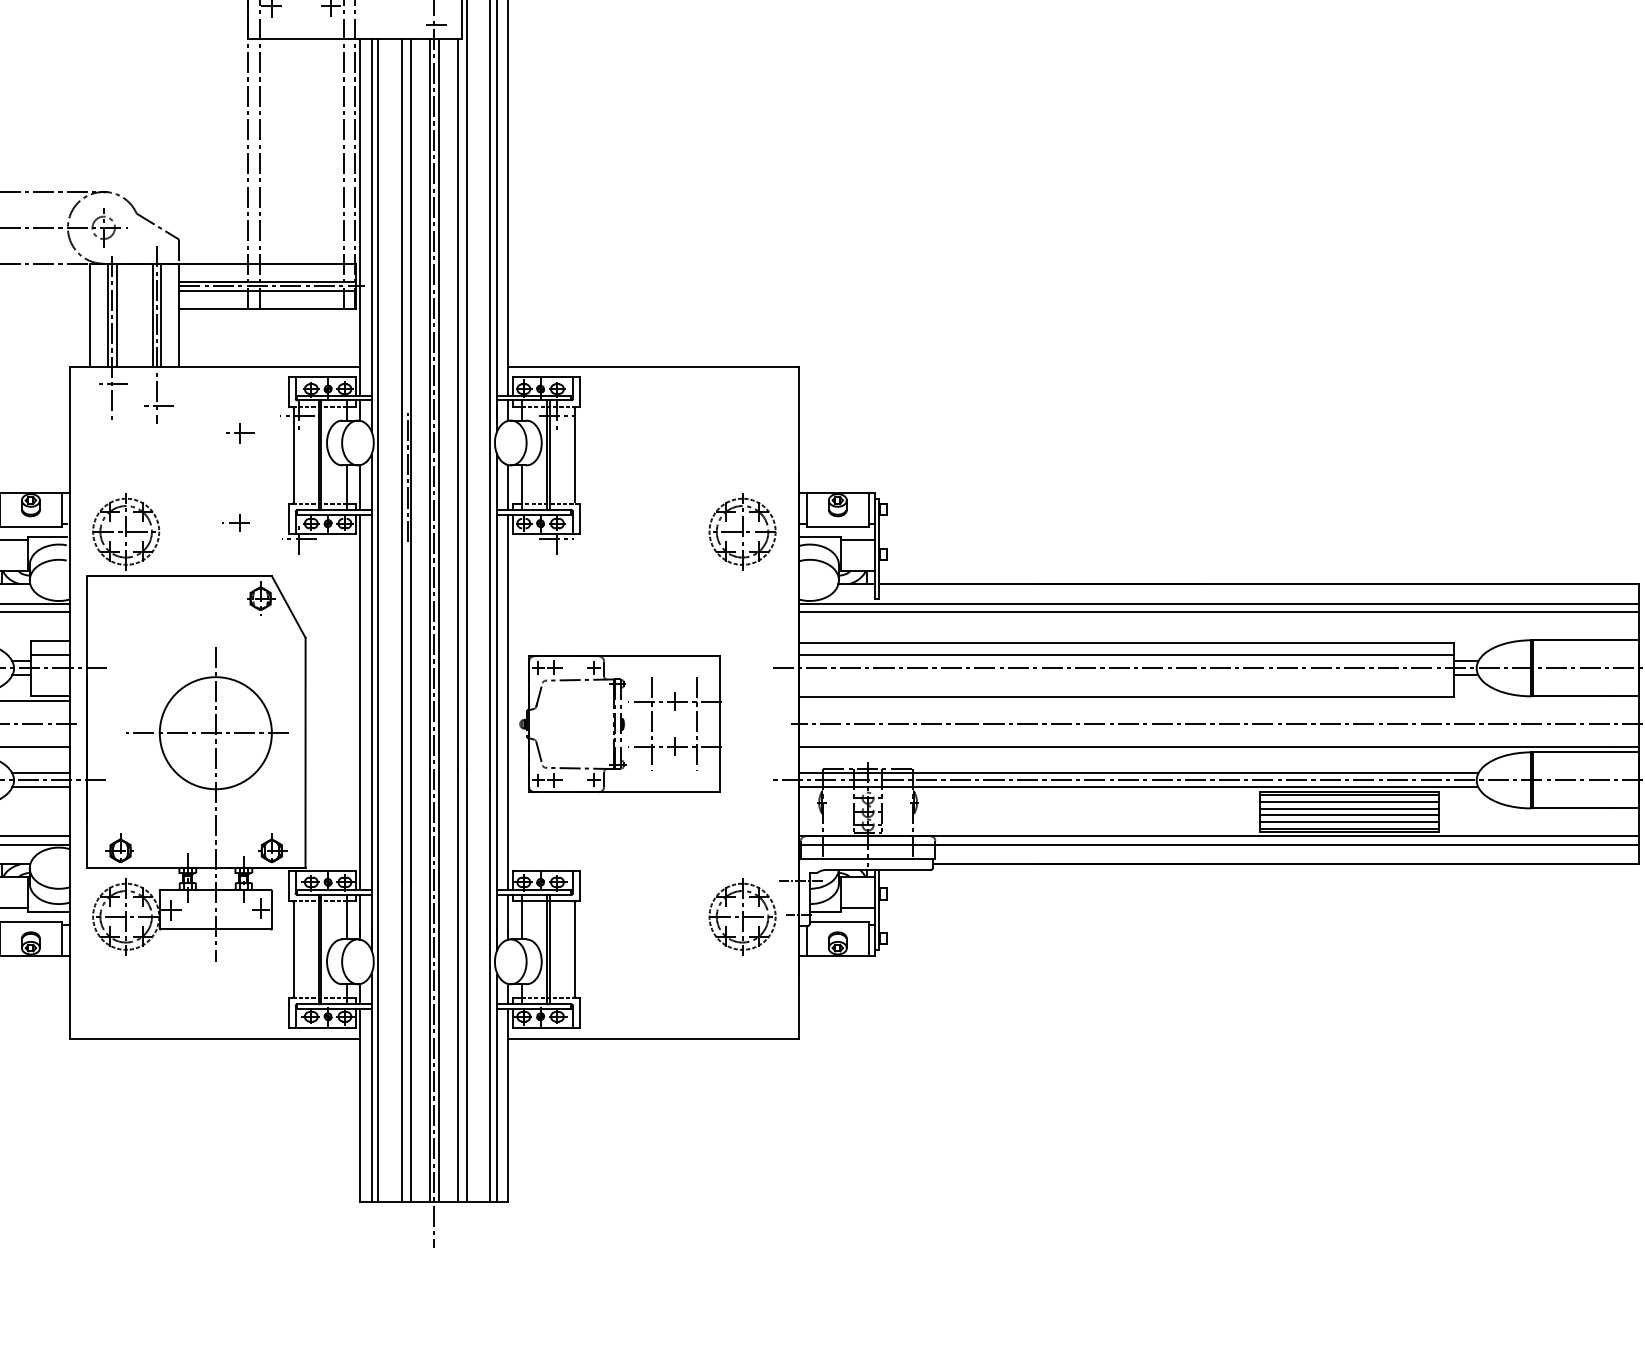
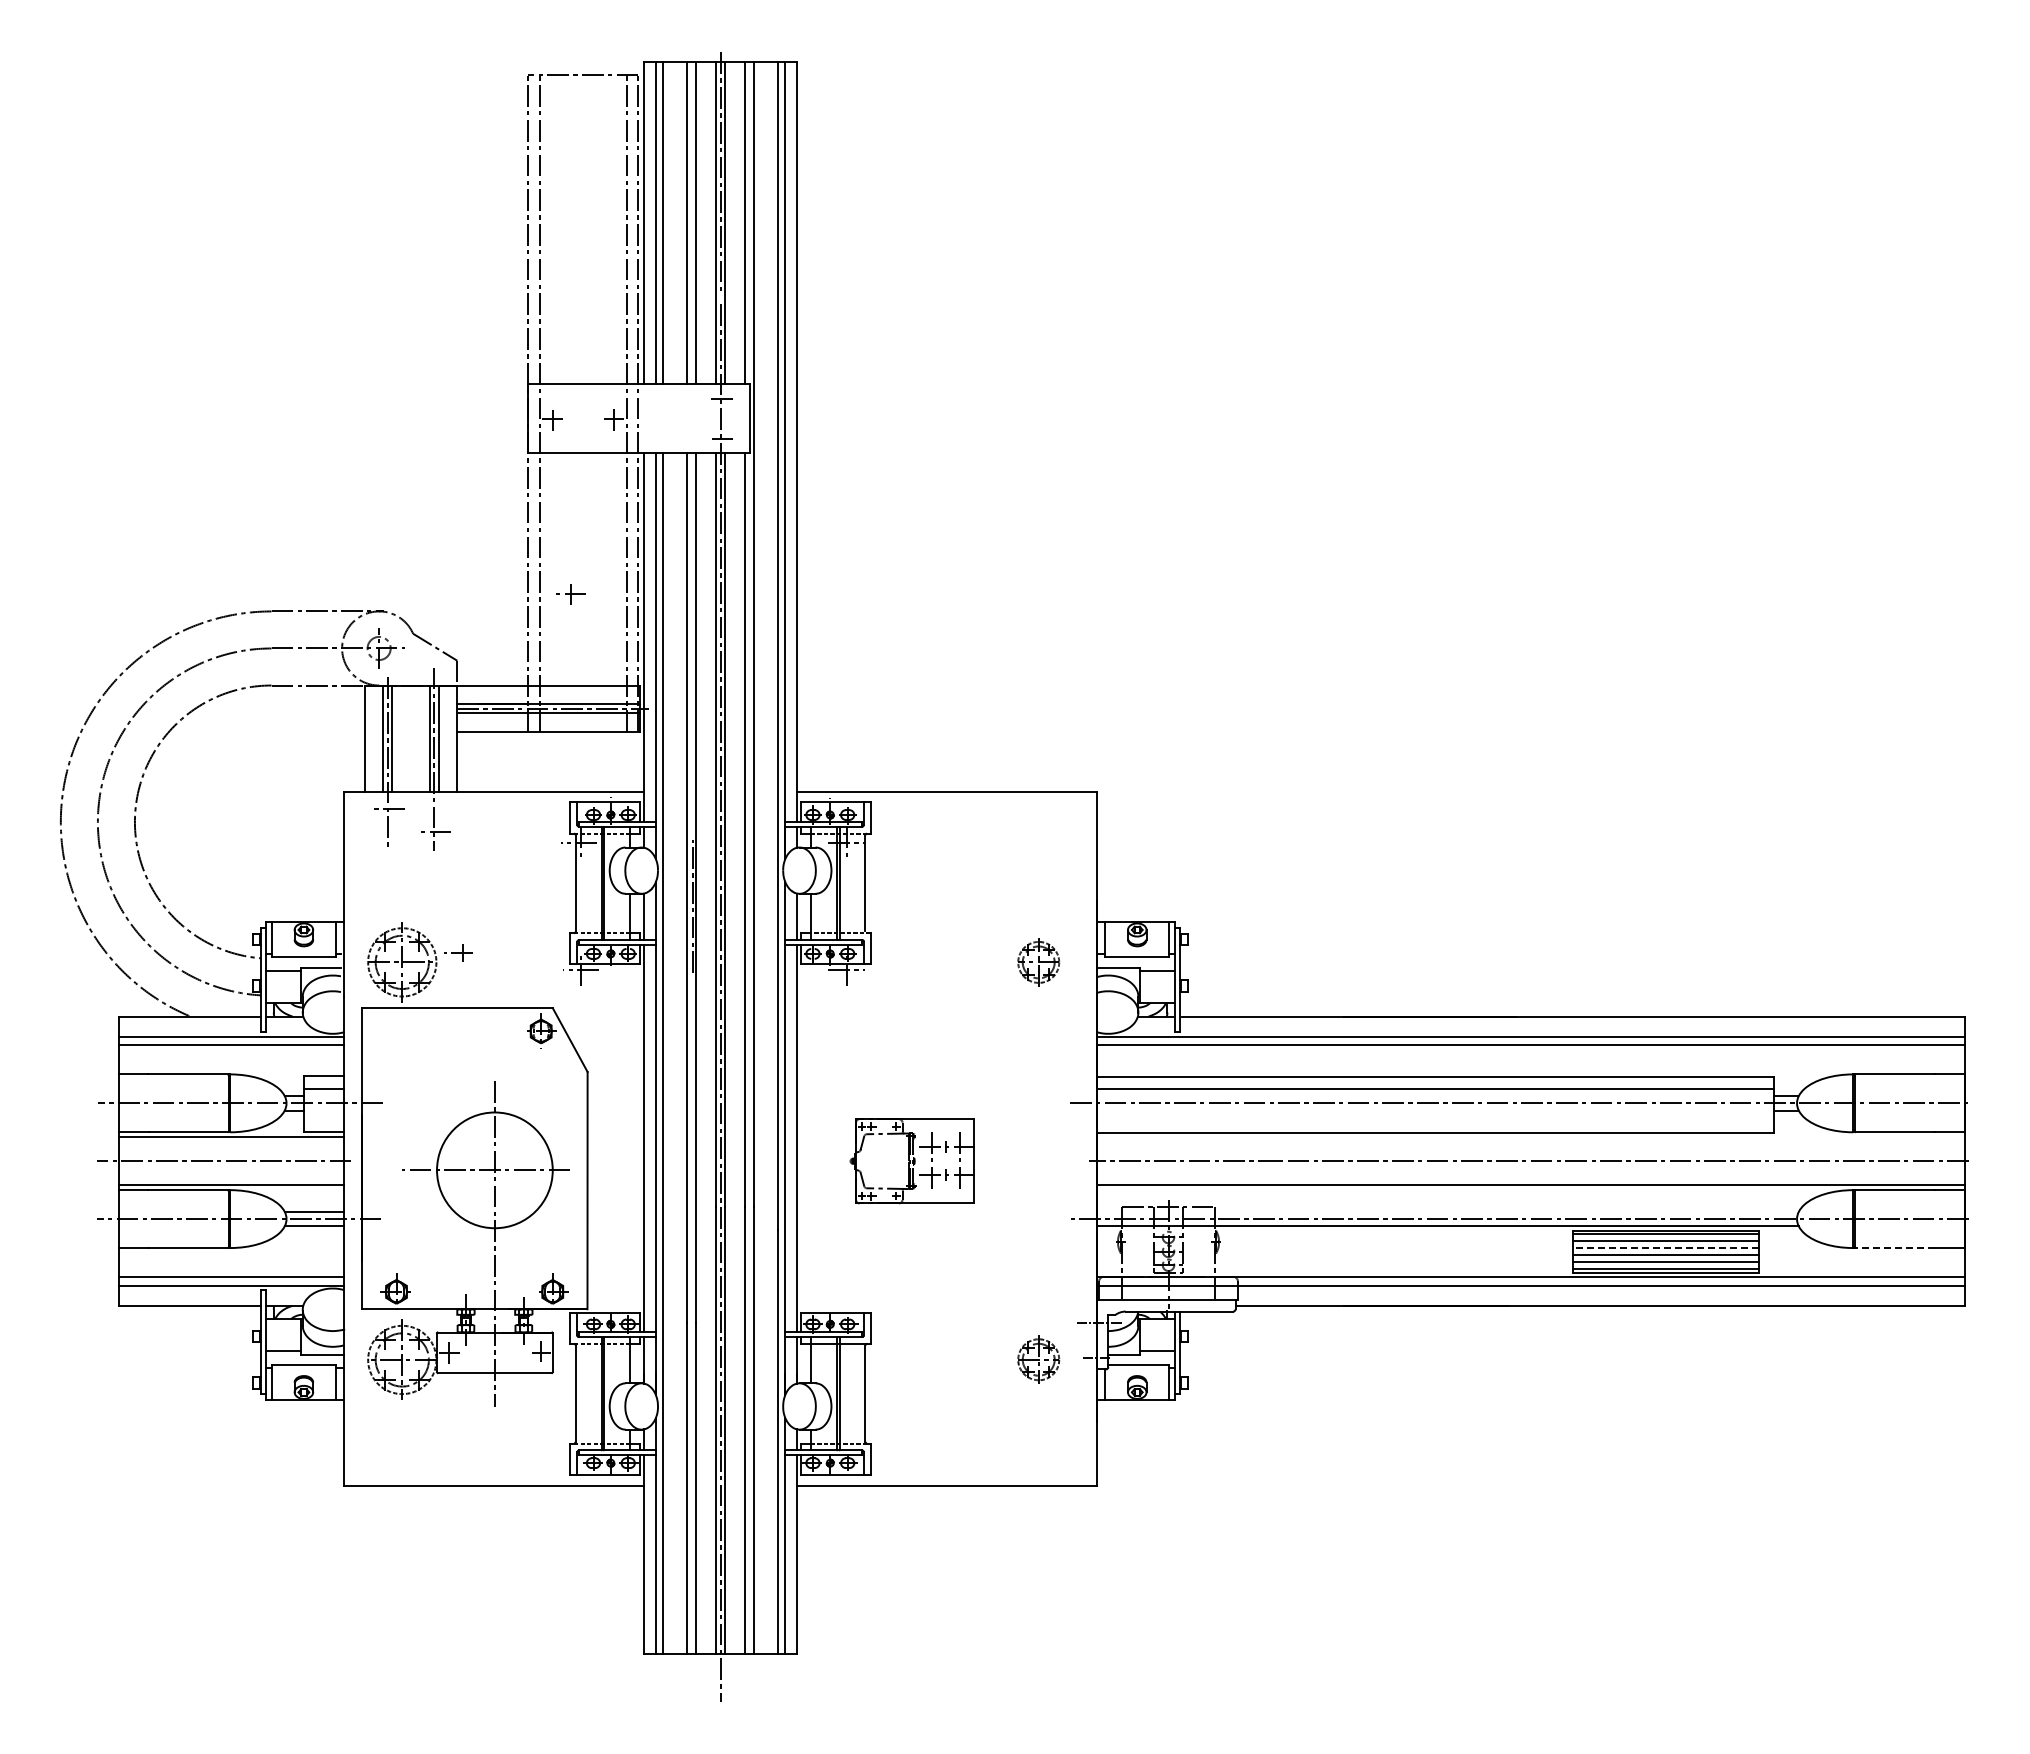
part: (239, 433) -> (570, 594), moved
part: (235, 522) -> (458, 952), moved
part: (742, 531) -> (1038, 962), size x0.6
part: (620, 724) -> (912, 1161), size x0.6
line: (1138, 773) -> (1447, 1211), removed
line: (1349, 808) -> (1665, 1248), solid -> dashed
line: (1571, 808) -> (1894, 1248), solid -> dashed
part: (742, 916) -> (1038, 1359), size x0.6

